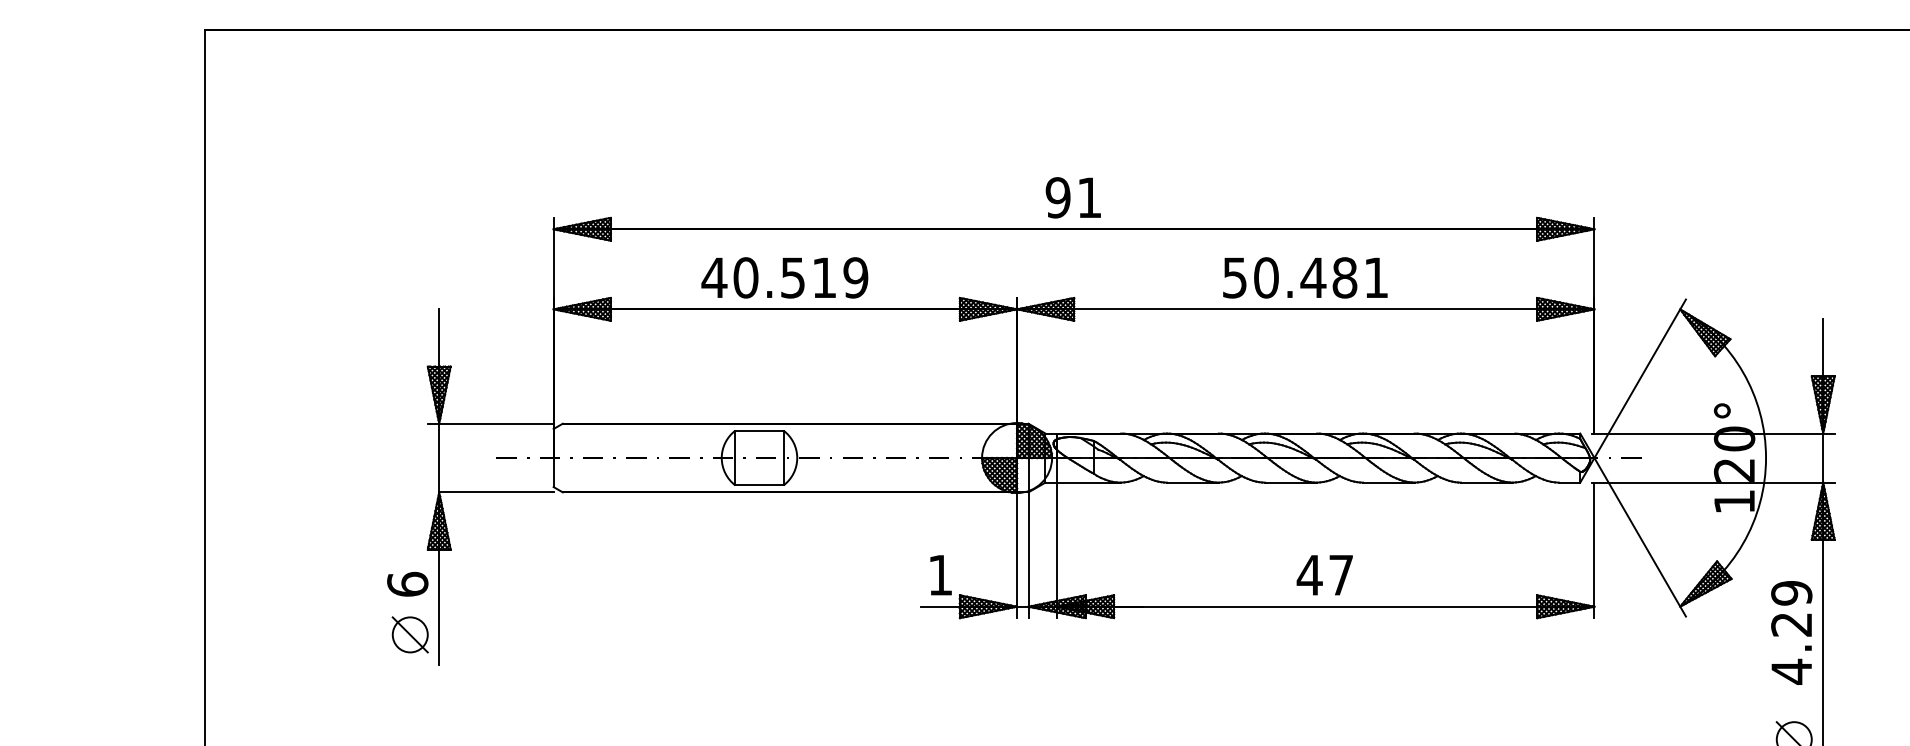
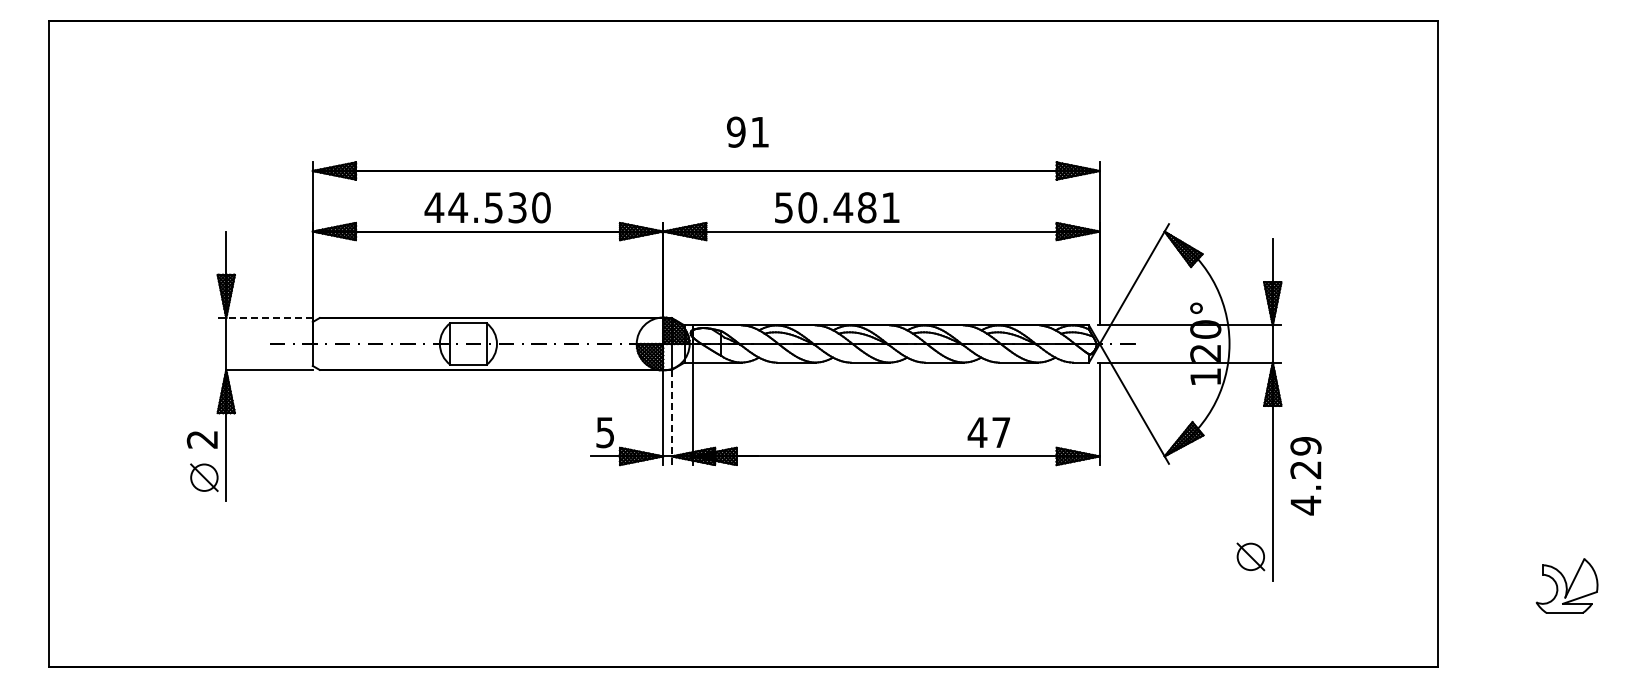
text: (1072, 196) -> (747, 131), moved
text: (800, 277) -> (499, 207), 40.519 -> 44.530
text: (1305, 277) -> (837, 207), moved
line: (491, 424) -> (265, 318), solid -> dashed
line: (1028, 555) -> (671, 417), solid -> dashed
text: (939, 575) -> (604, 432), 1 -> 5
text: (1324, 575) -> (988, 432), moved
text: (407, 584) -> (202, 439), 6 -> 2
text: (1791, 633) -> (1305, 476), moved

